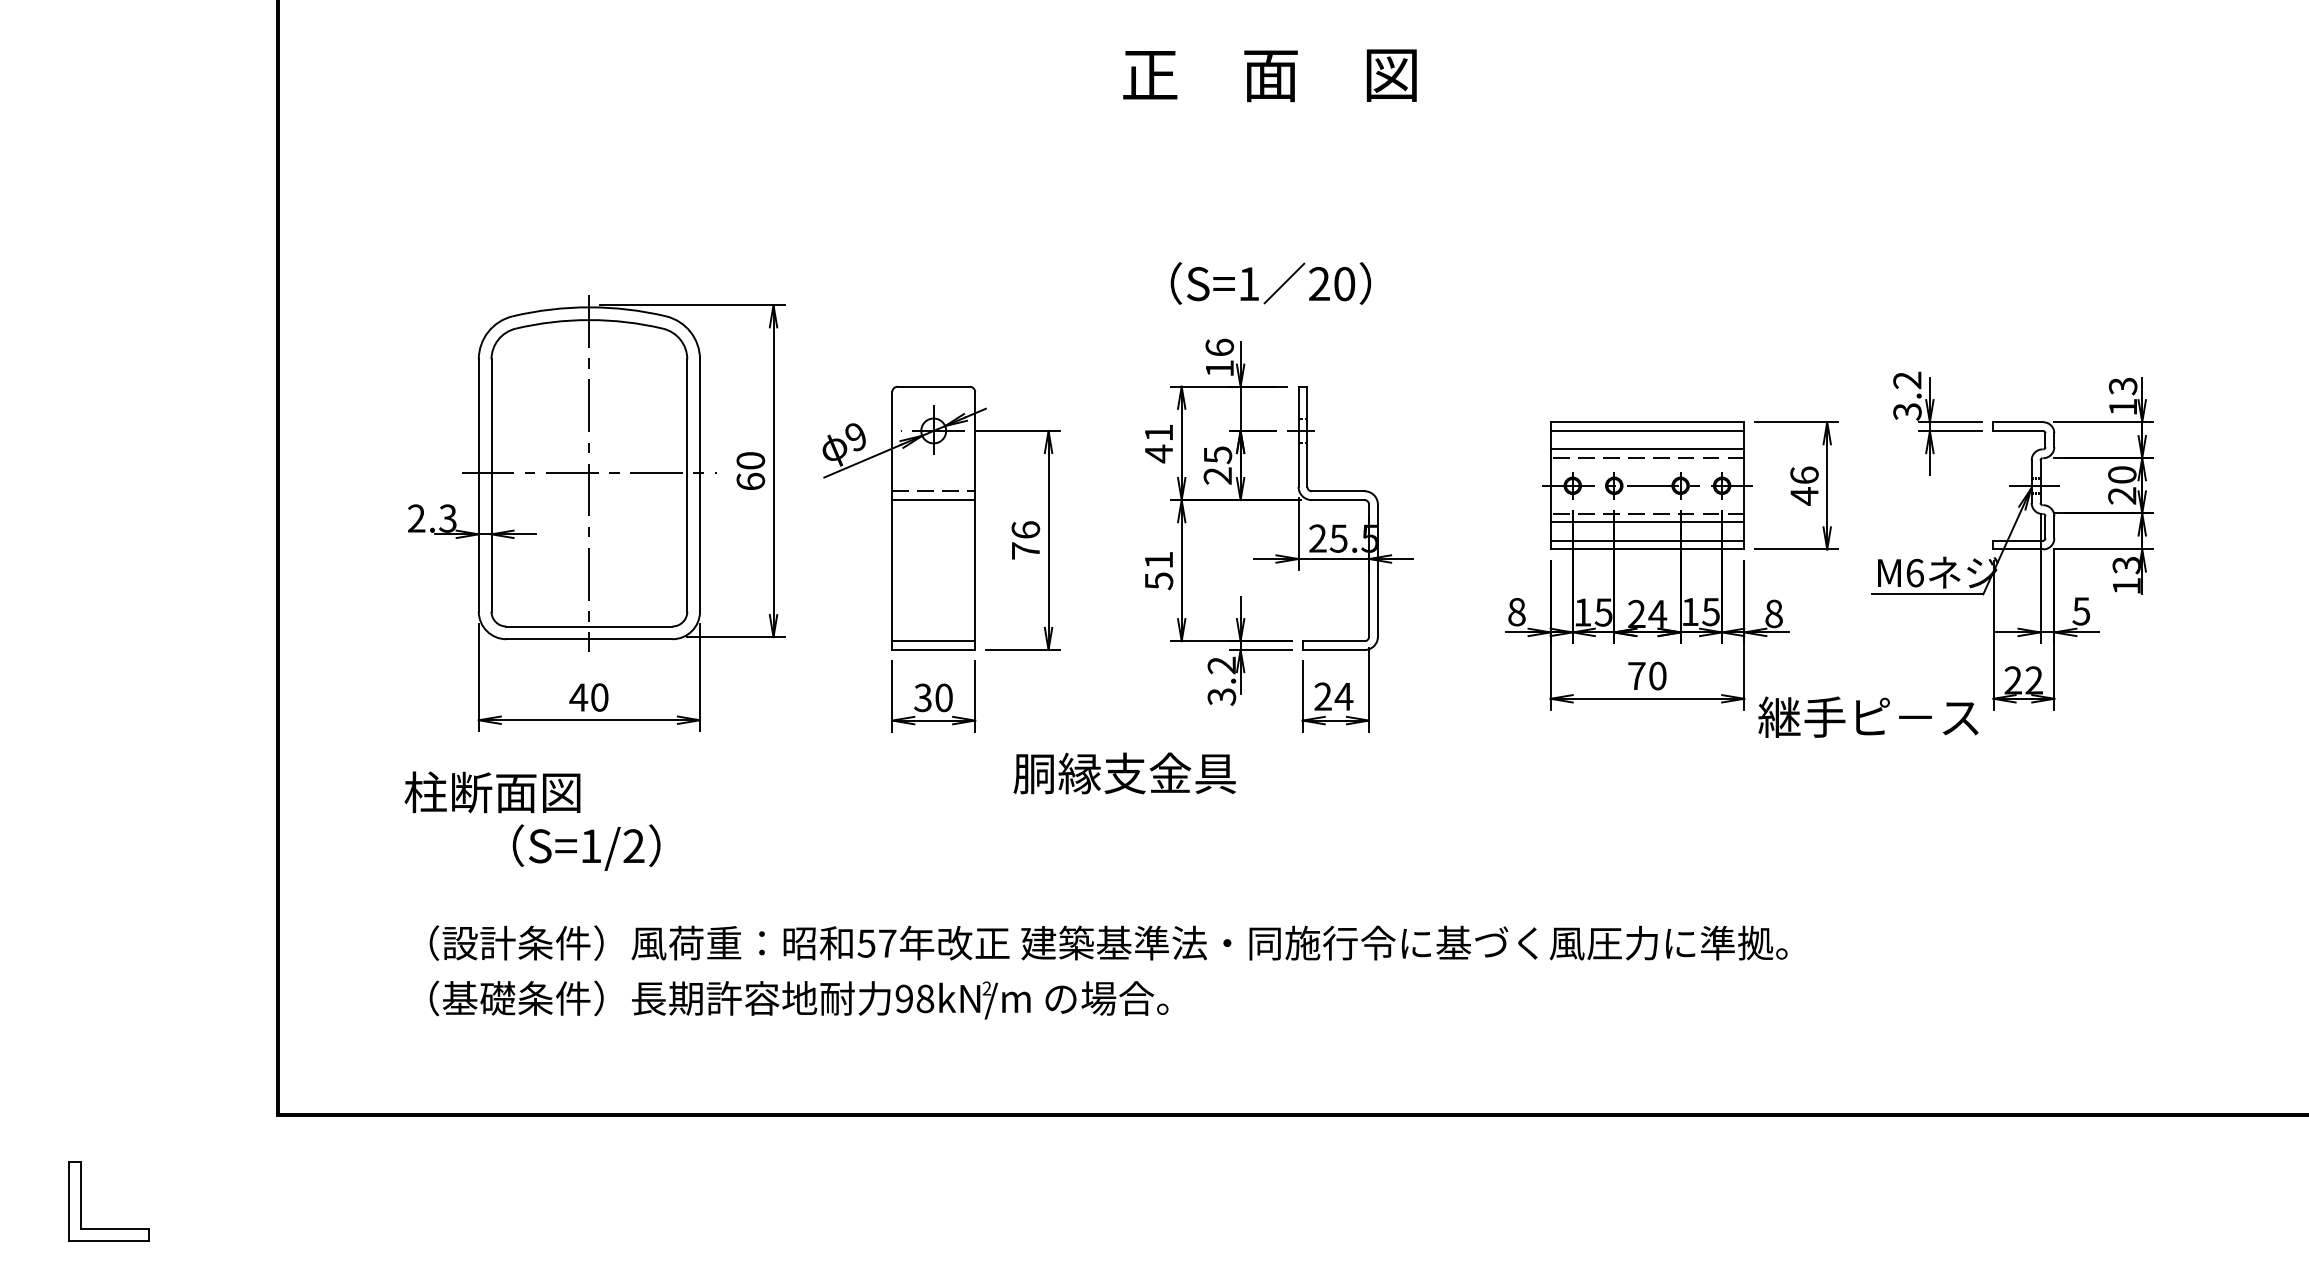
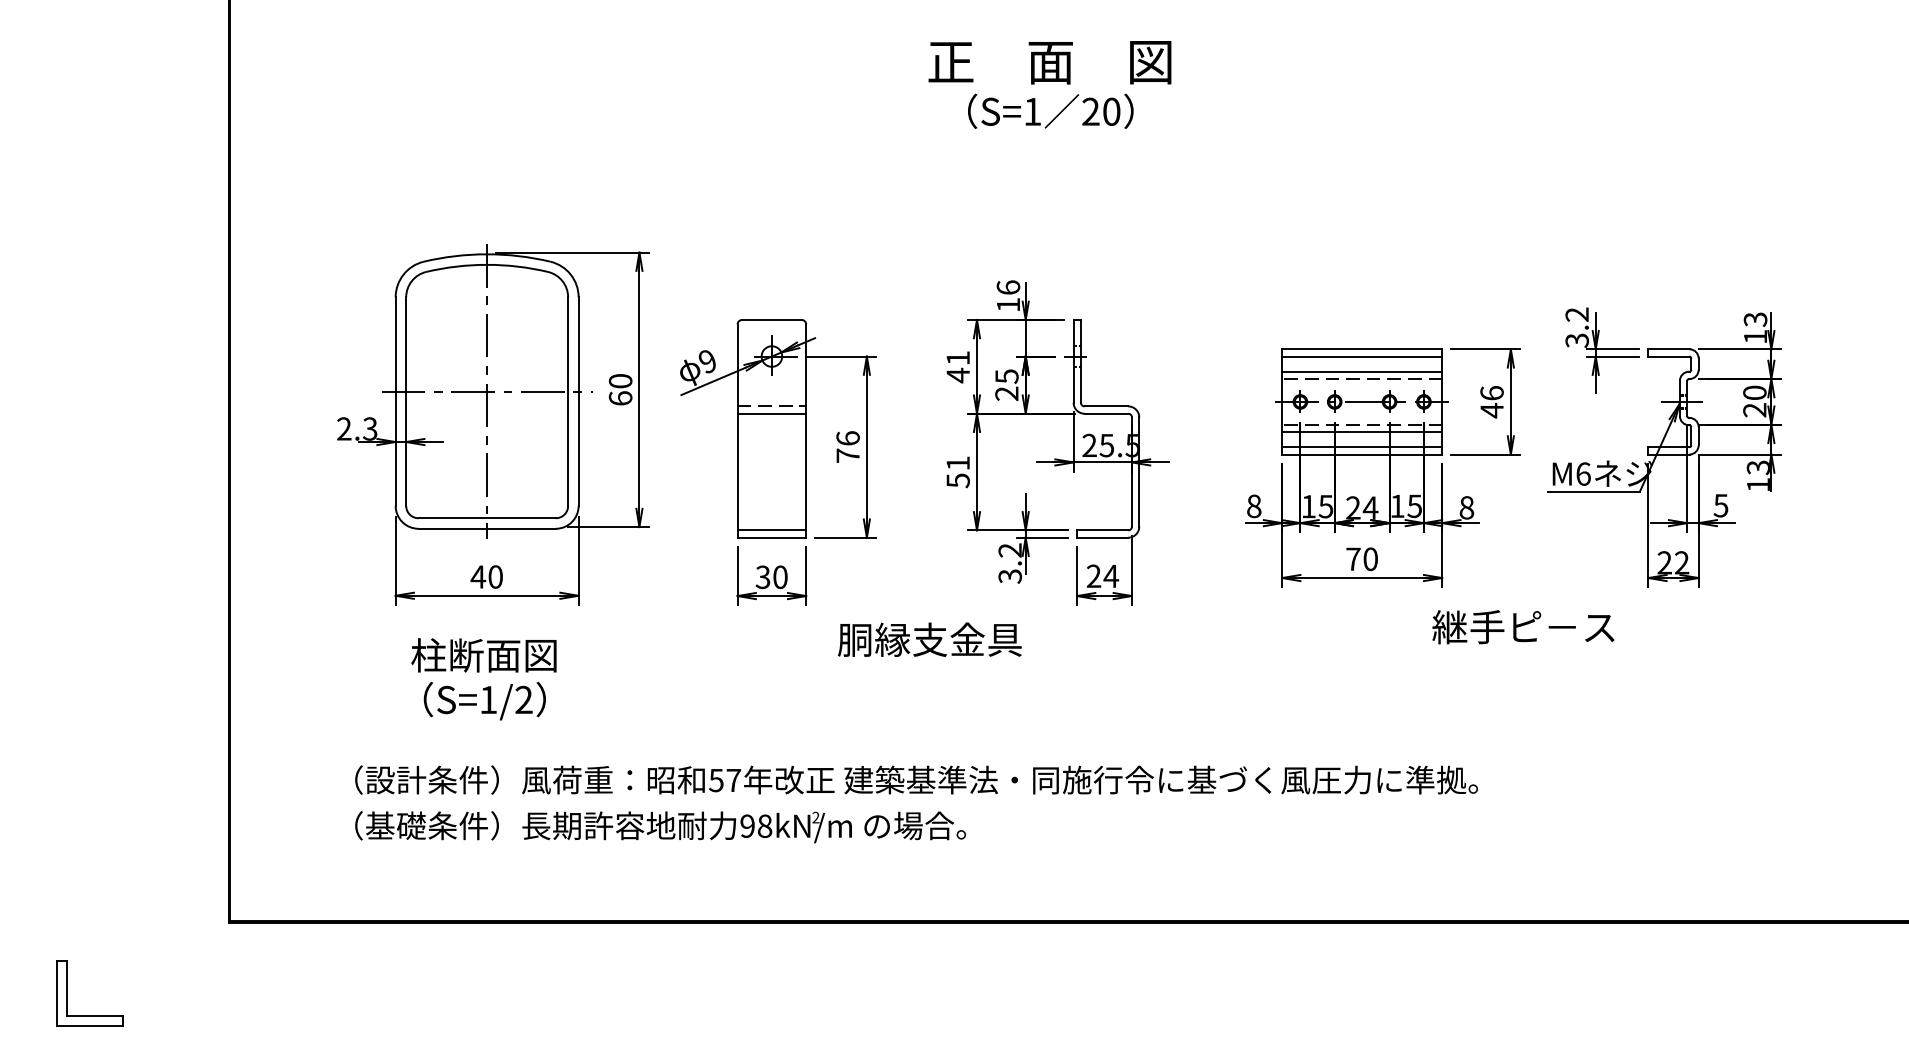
text: (1270, 283) -> (1050, 111), moved
text: (1868, 716) -> (1523, 626), moved
text: (492, 792) -> (483, 655), moved

